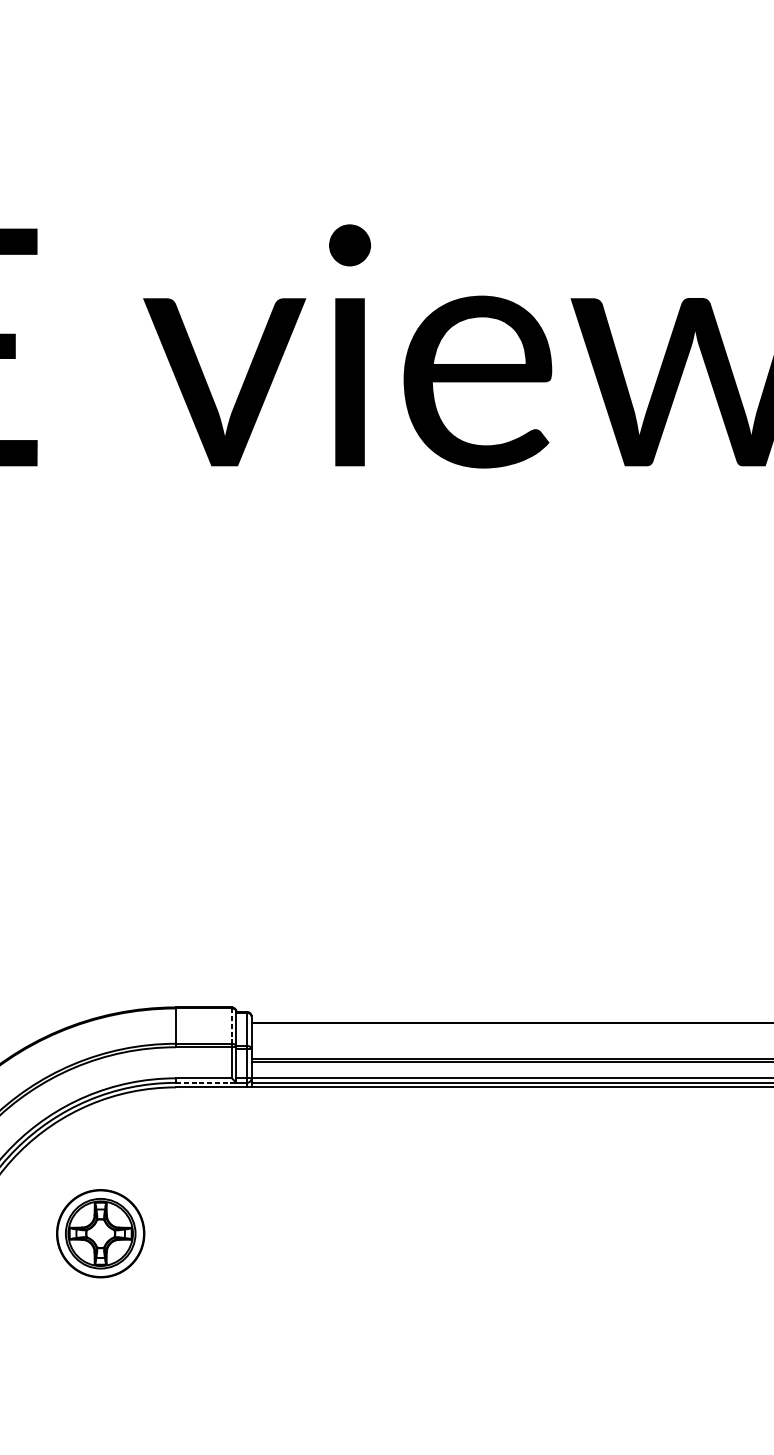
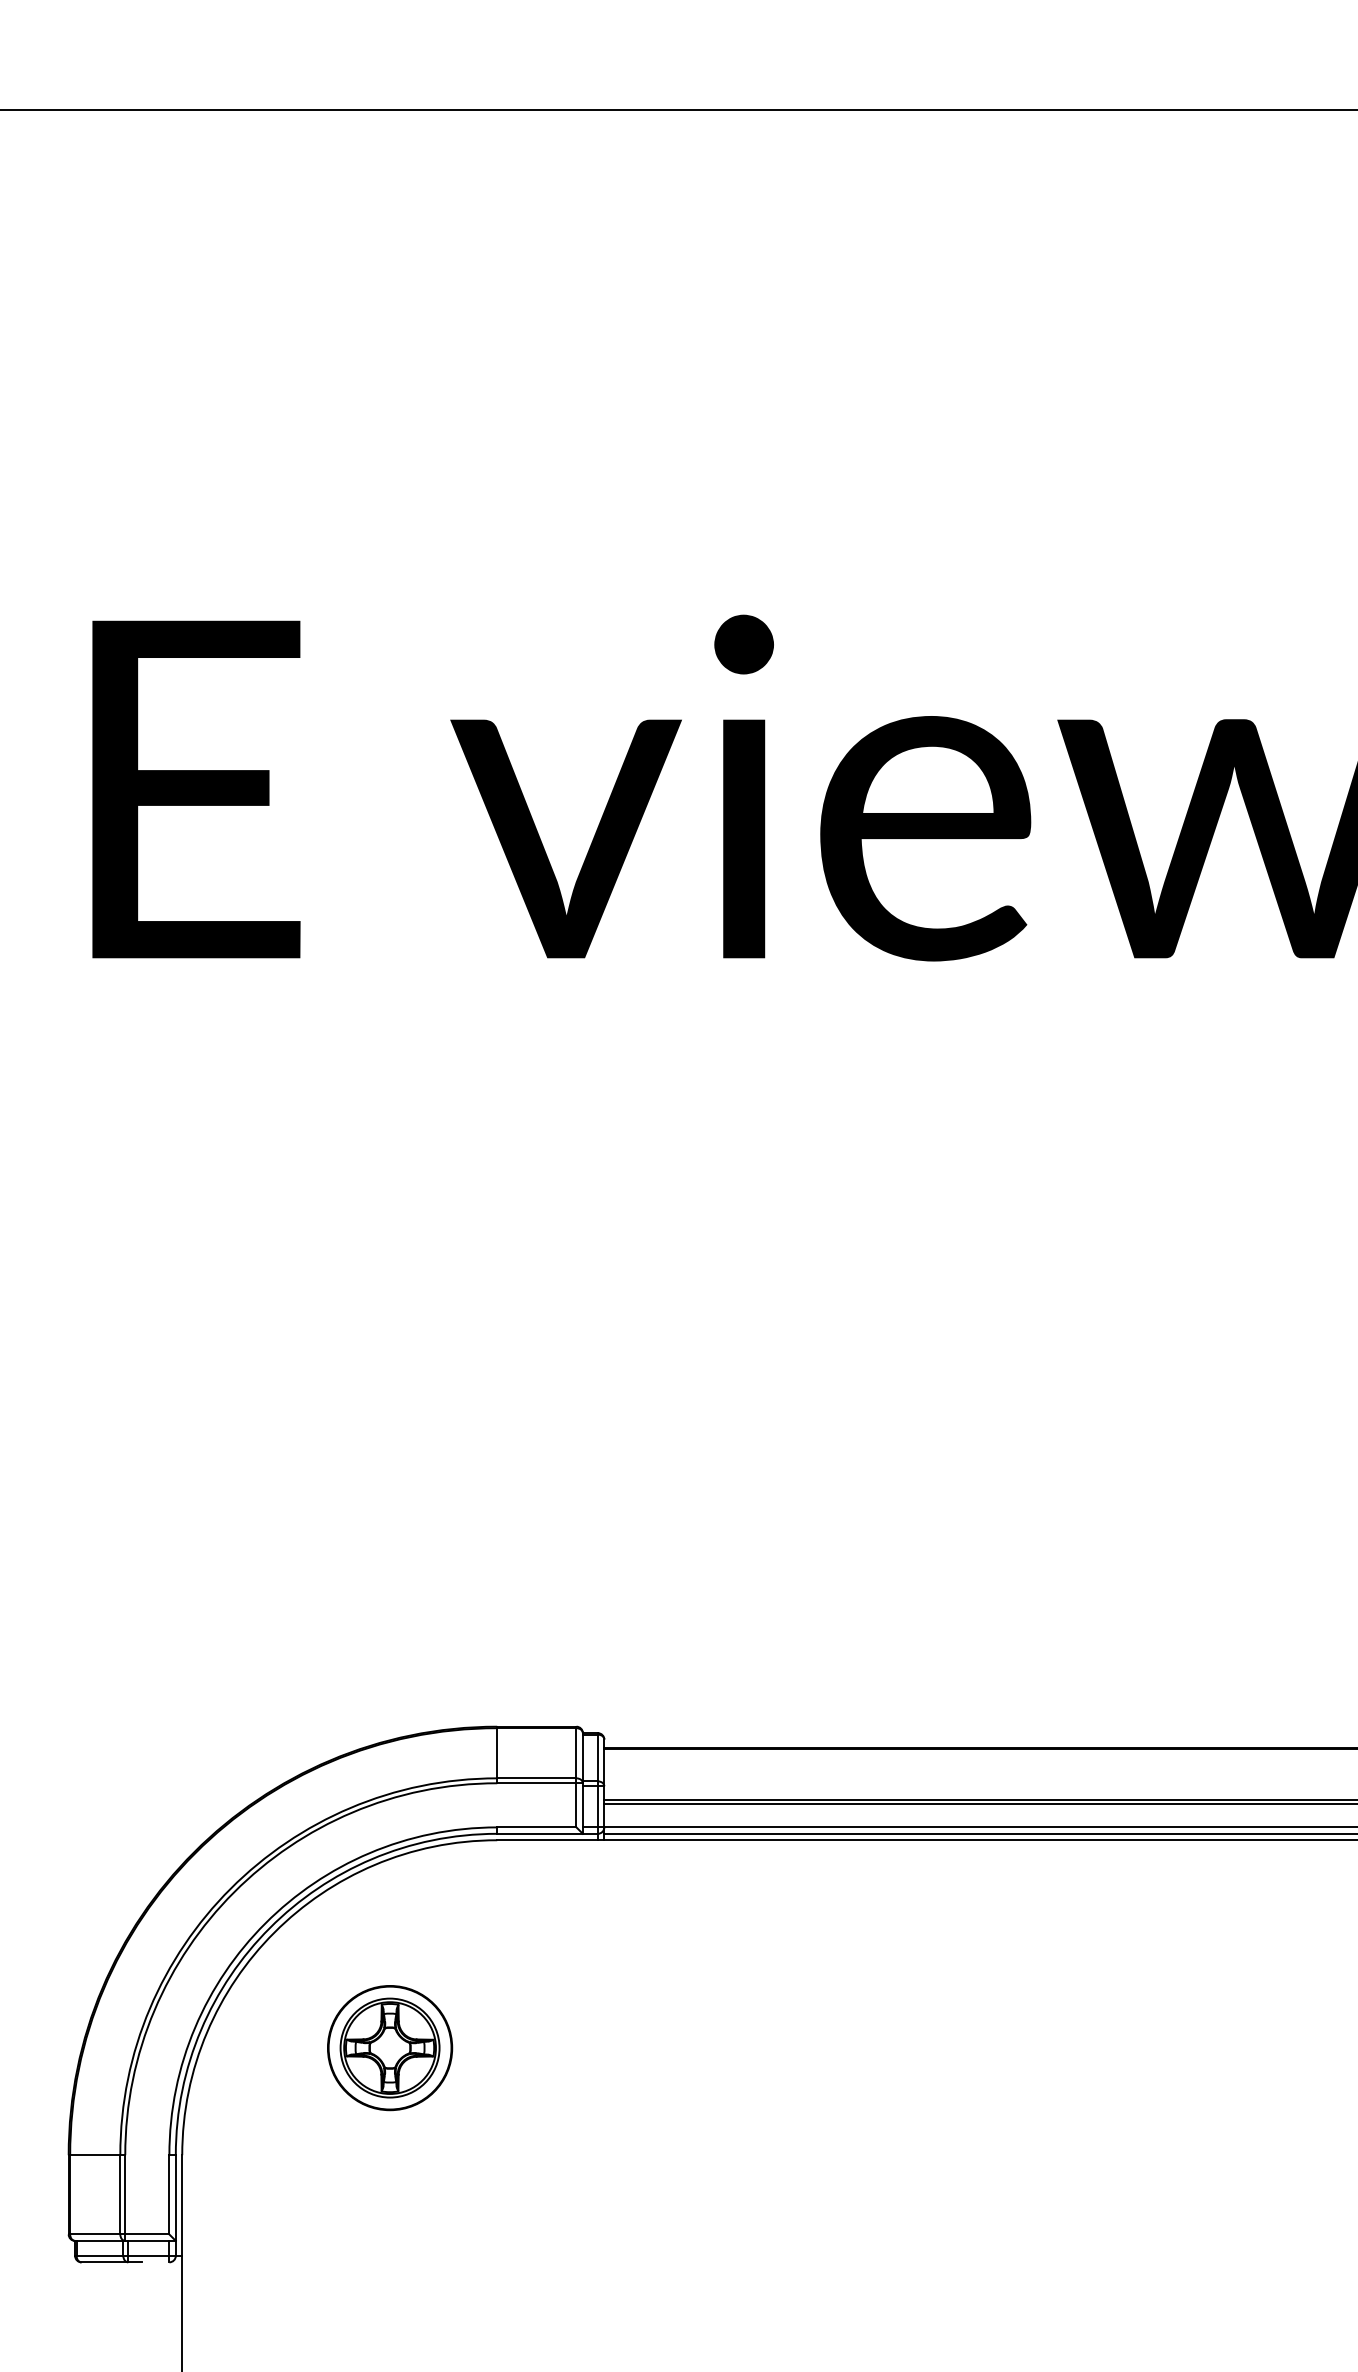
line: (231, 1026) -> (576, 1753), dashed -> solid
line: (206, 1082) -> (540, 1833), dashed -> solid

